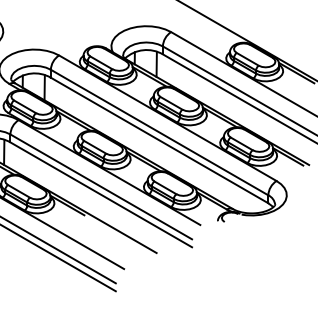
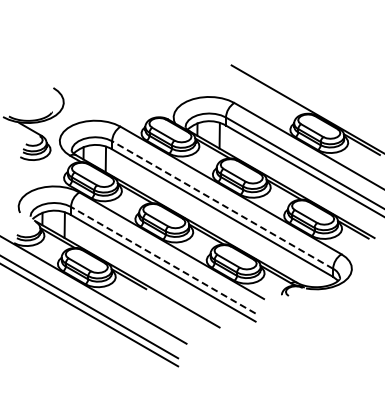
line: (159, 133) -> (222, 205), solid -> dashed
line: (101, 187) -> (163, 260), solid -> dashed

